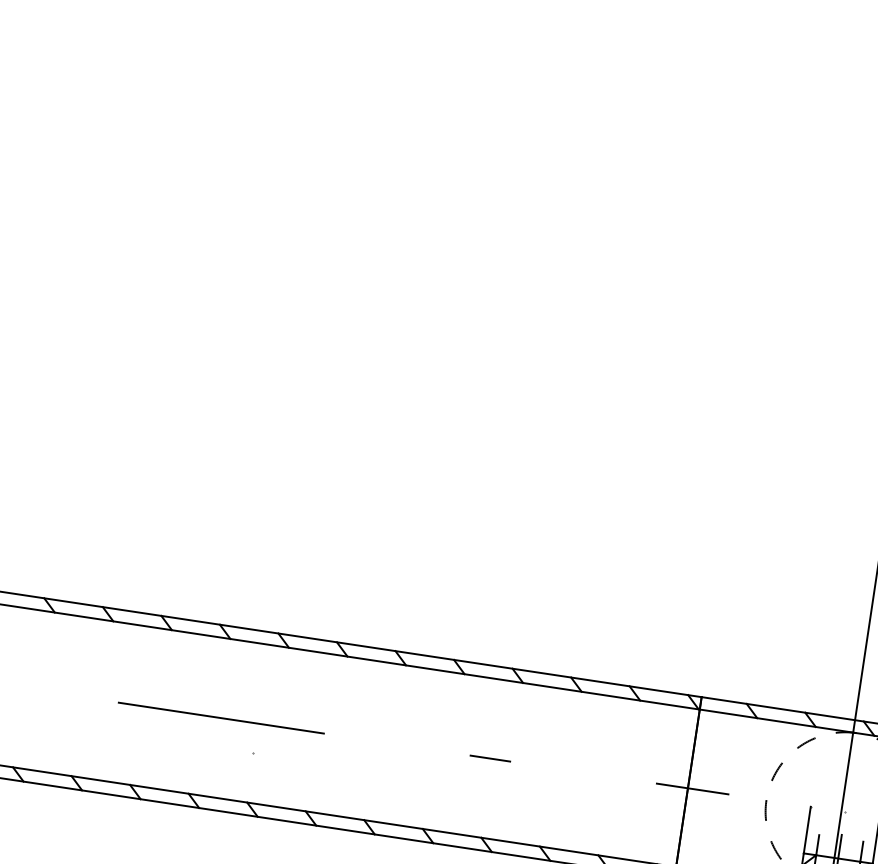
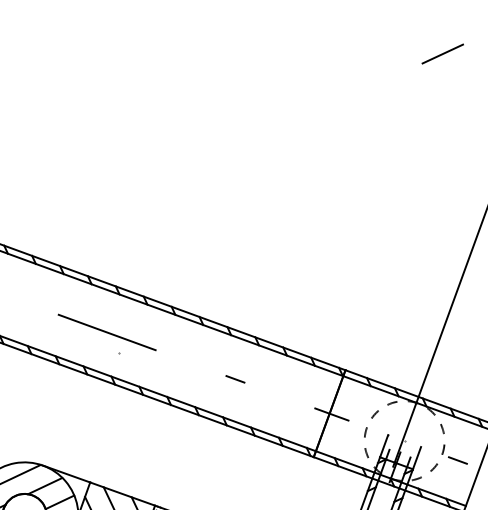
line: (765, 40) -> (442, 53), added

